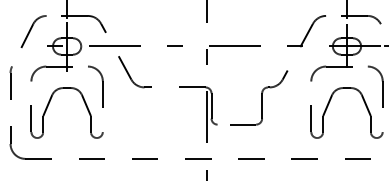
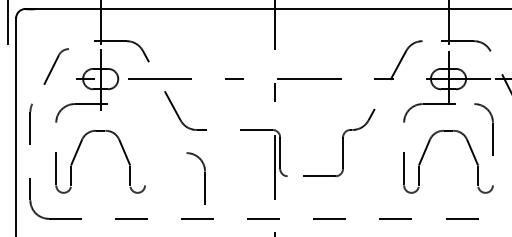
part: (33, 31) -> (59, 60), size x0.6
part: (102, 87) -> (204, 178), moved

